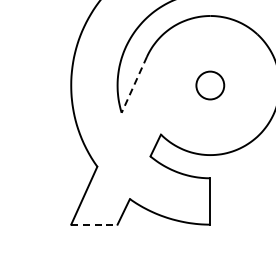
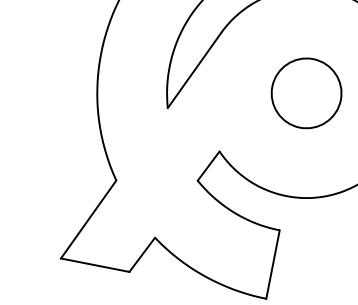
line: (134, 84) -> (194, 69), dashed -> solid
circle: (210, 85) -> (306, 93), size x1.67
line: (94, 224) -> (95, 264), dashed -> solid

